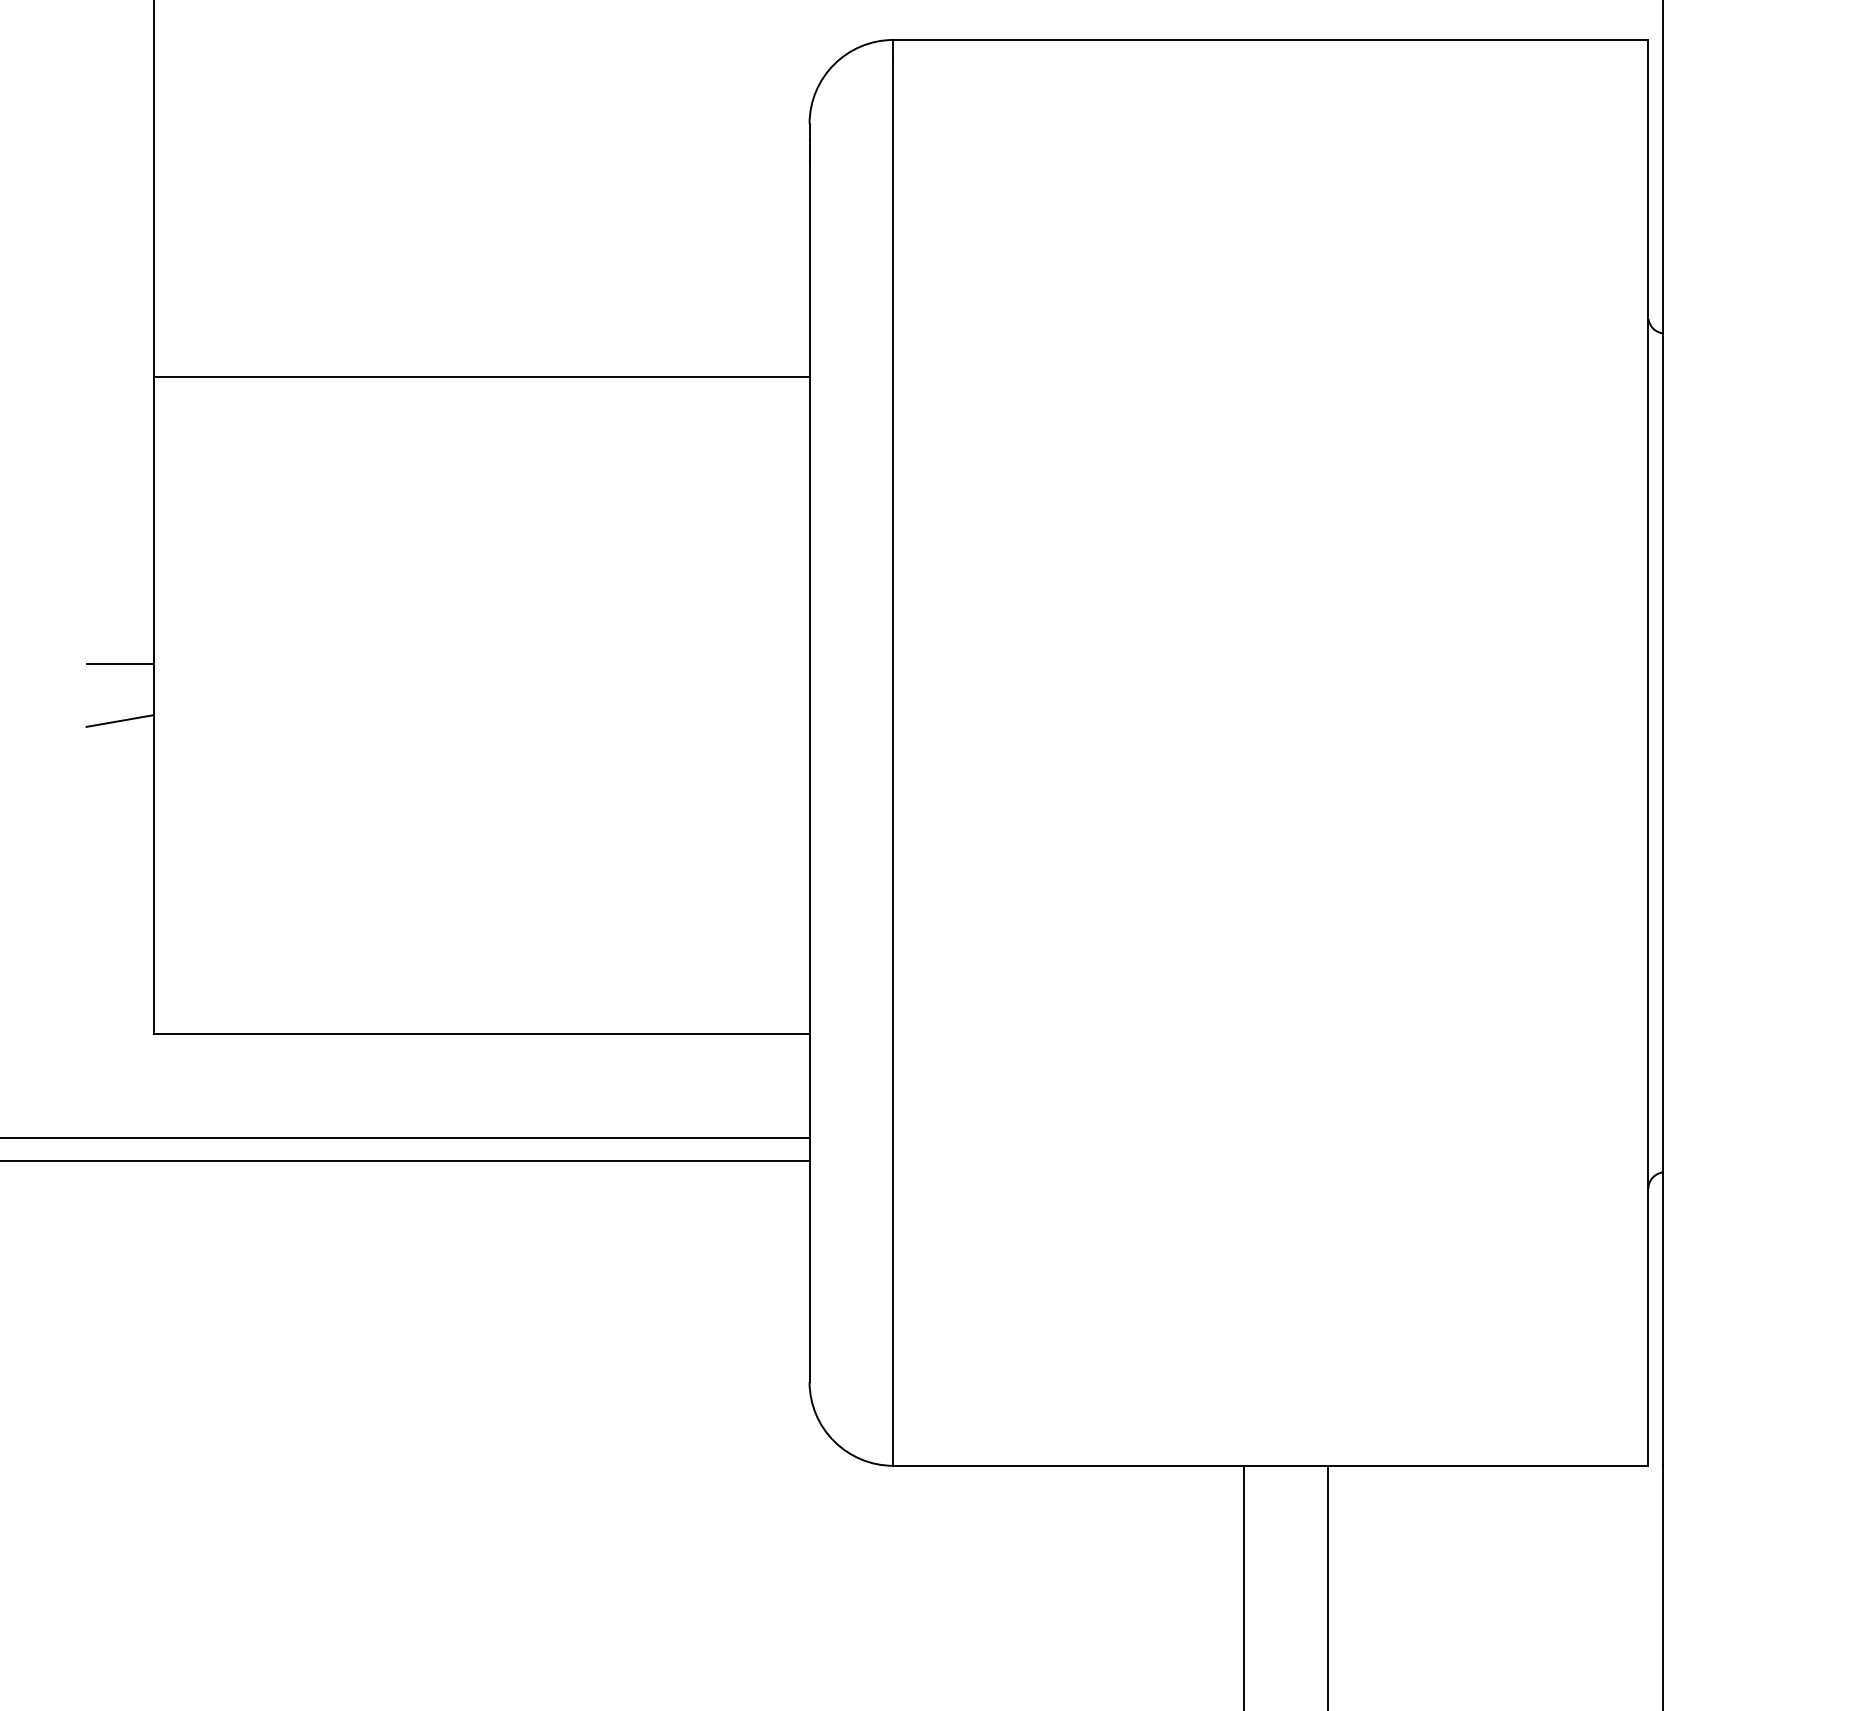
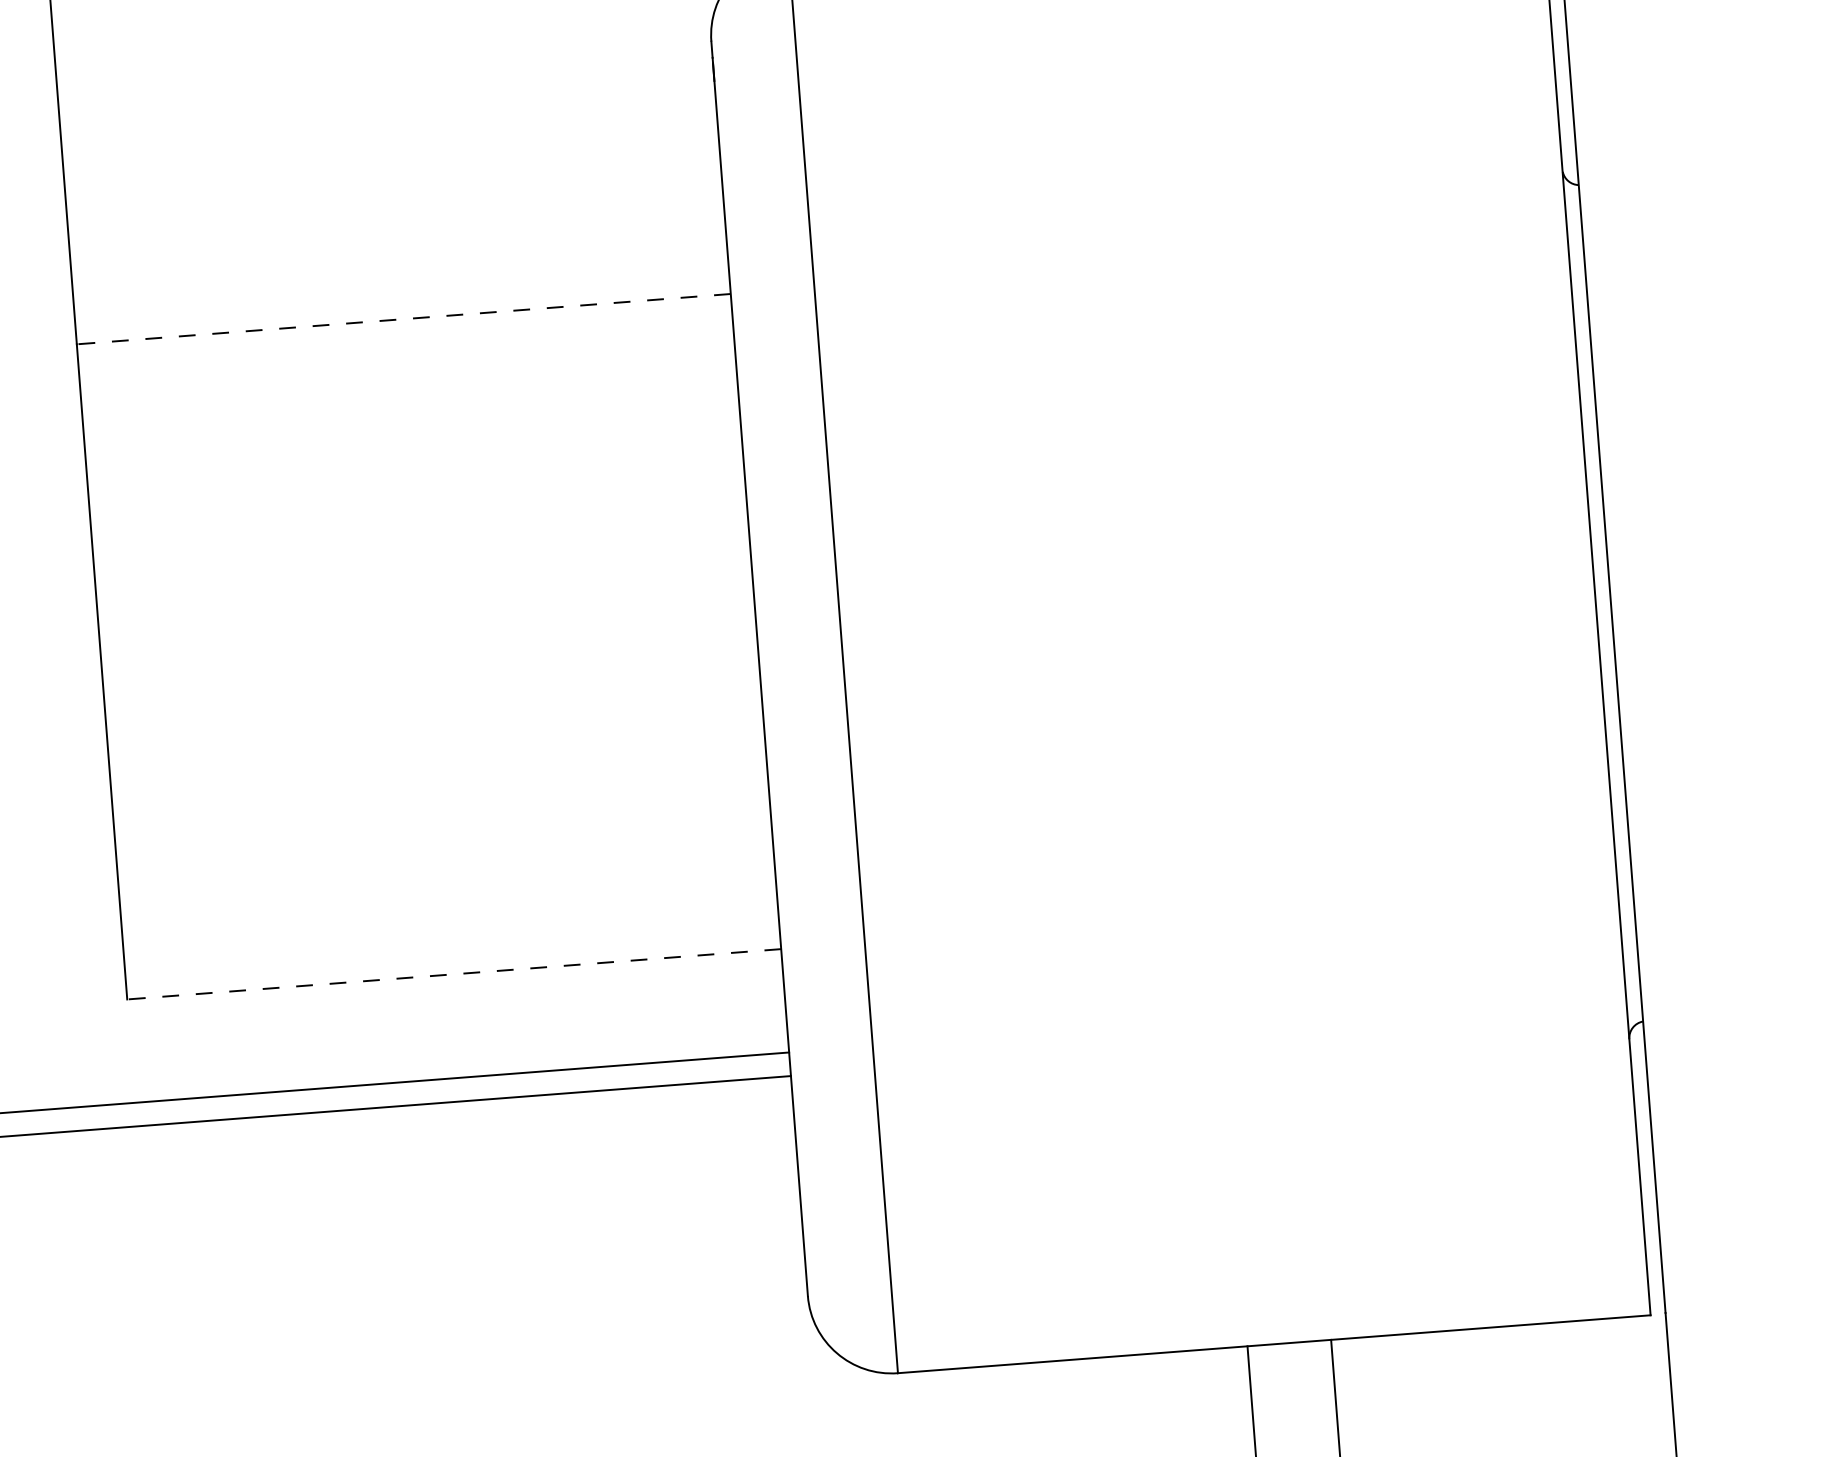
line: (481, 376) -> (403, 318), solid -> dashed
line: (119, 664) -> (64, 633), removed
line: (119, 720) -> (69, 689), removed
line: (481, 1034) -> (454, 974), solid -> dashed

